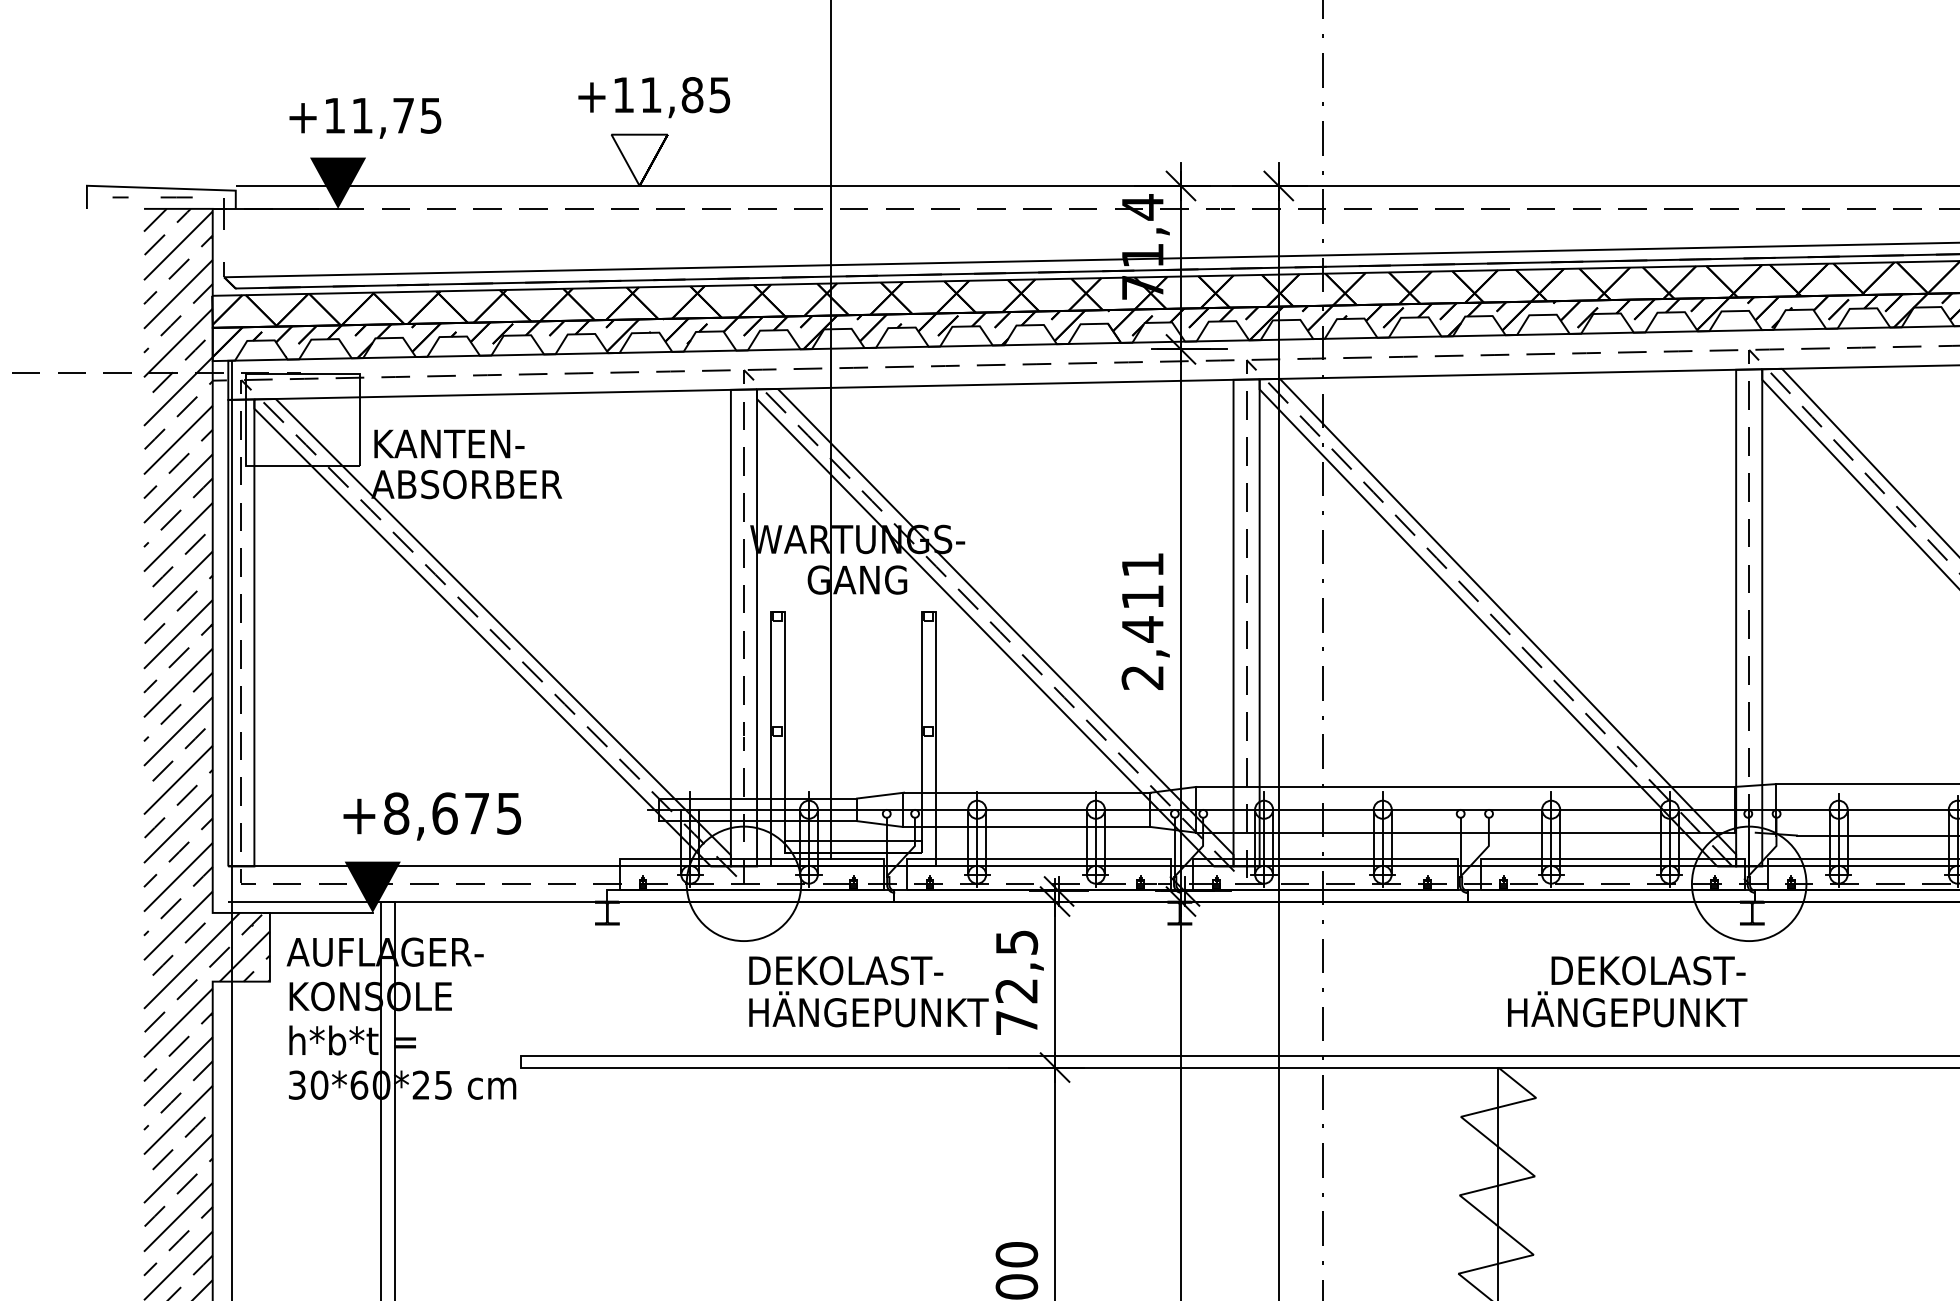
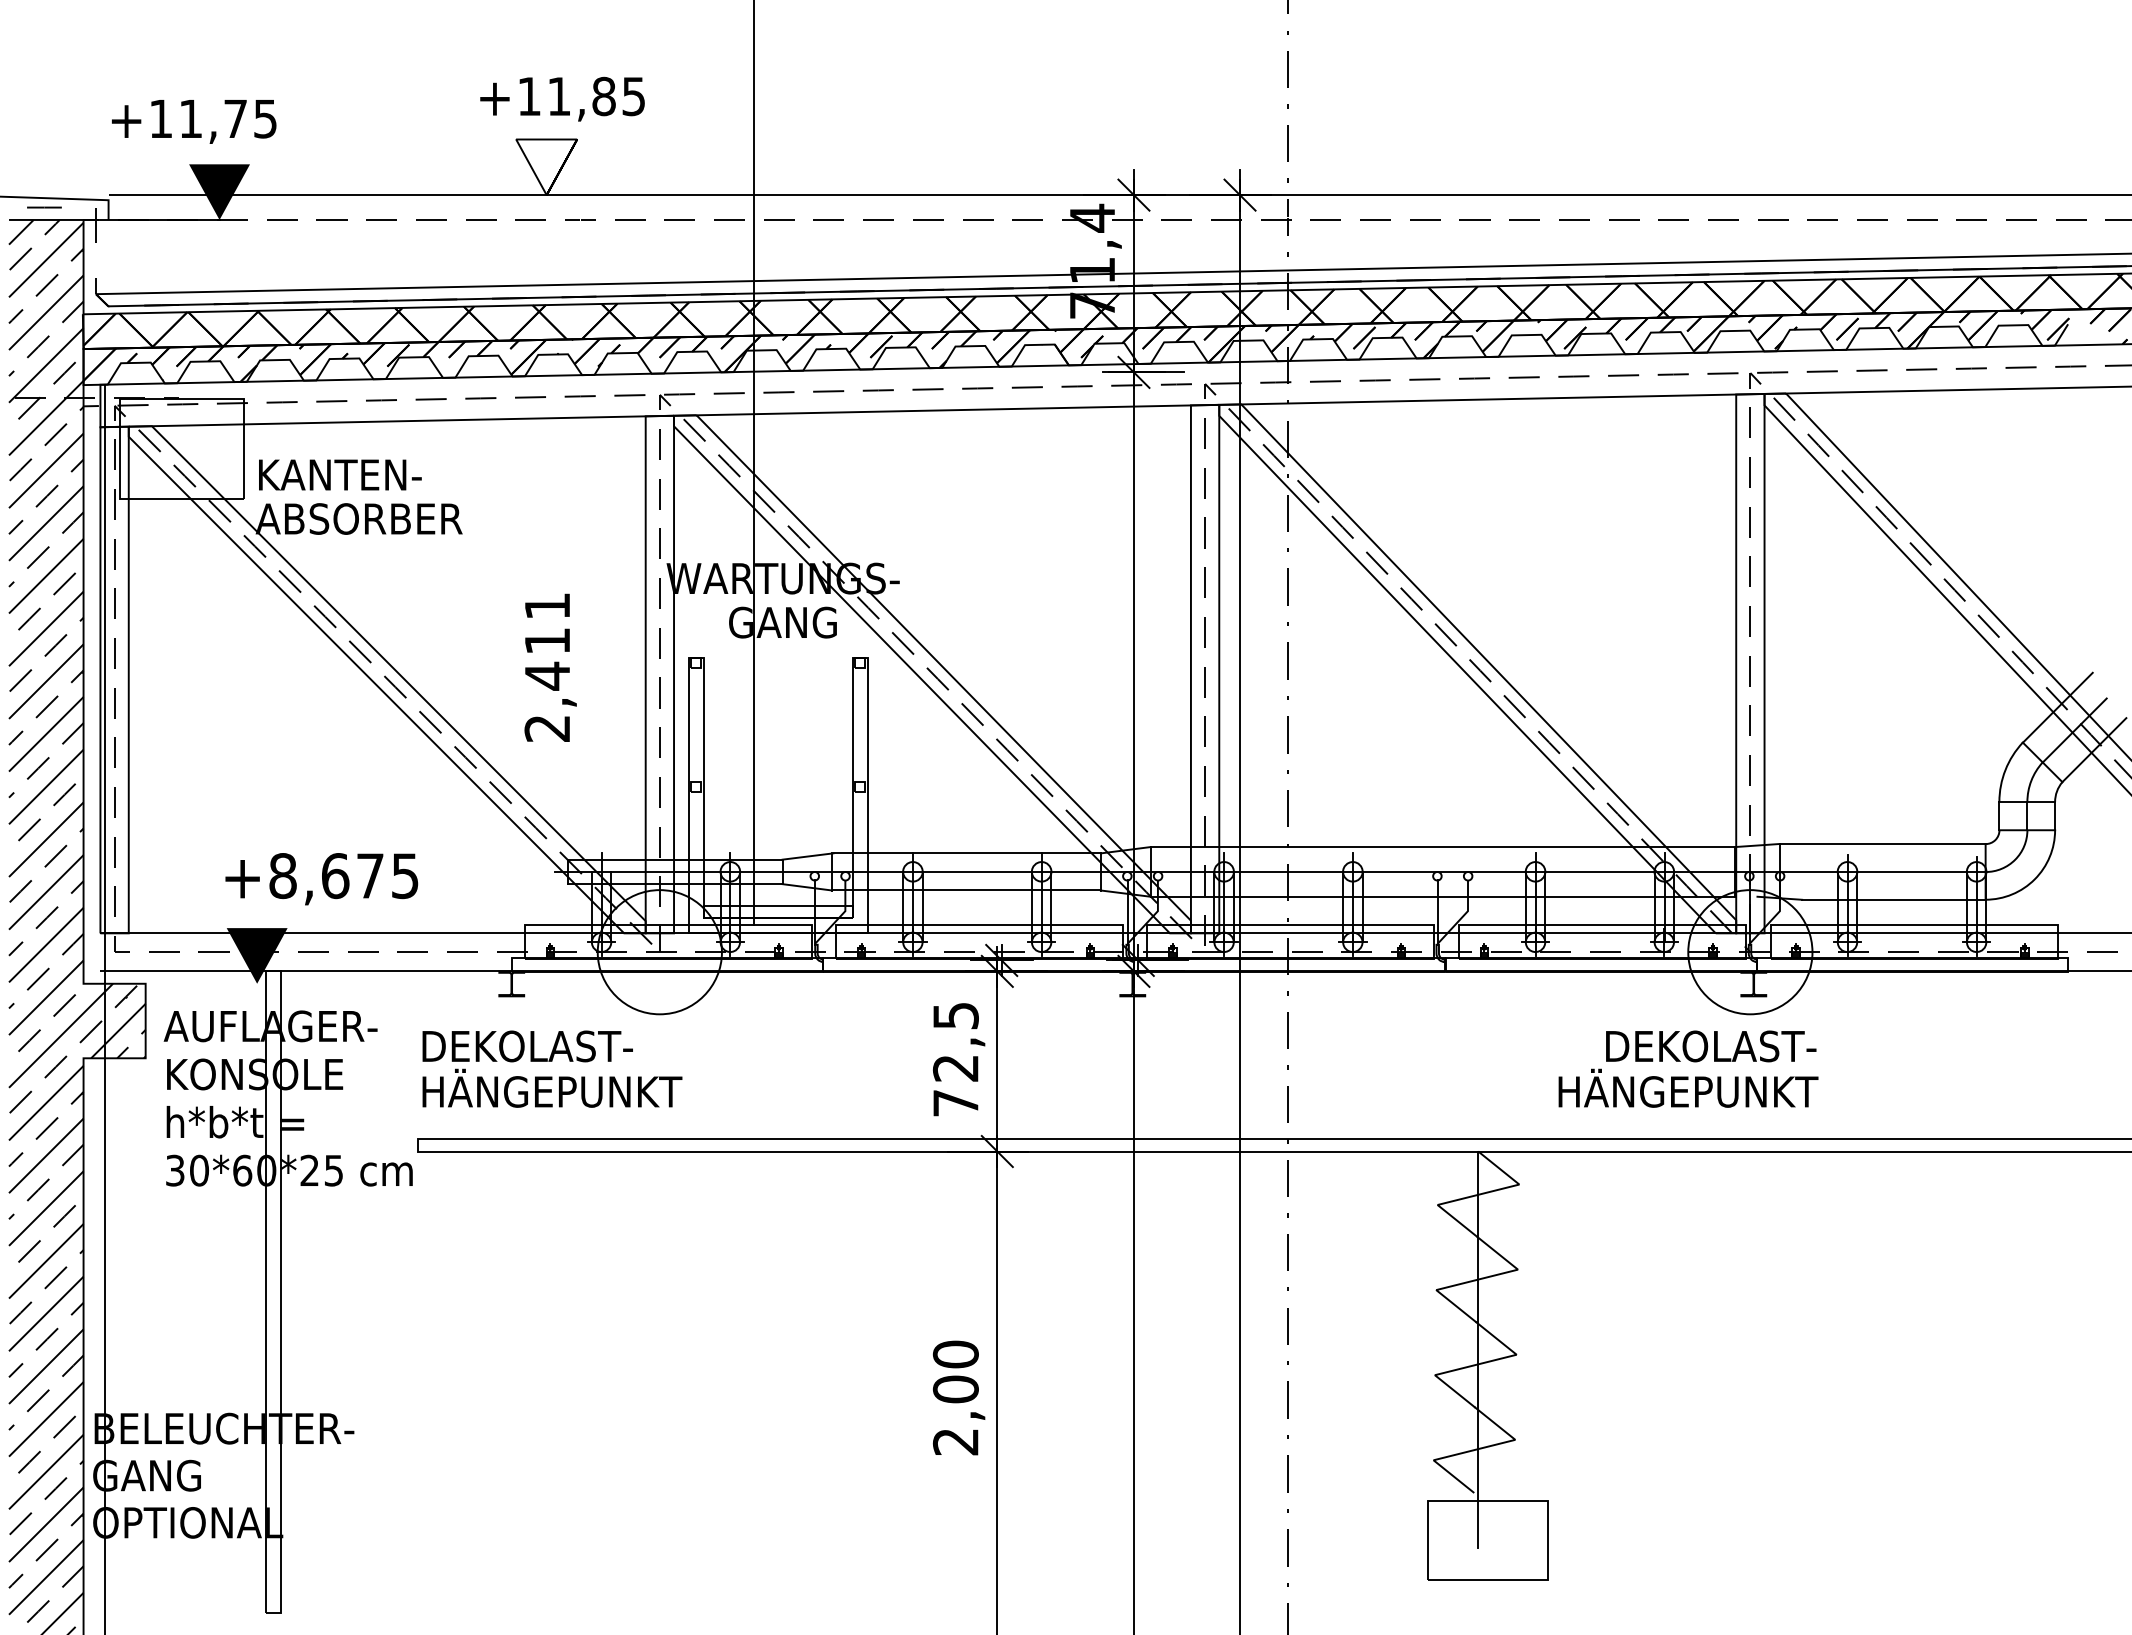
text: (365, 118) -> (194, 121), moved
text: (1145, 621) -> (550, 667), moved
line: (318, 912) -> (198, 983), removed
text: (868, 991) -> (552, 1068), moved
text: (1627, 991) -> (1688, 1068), moved

